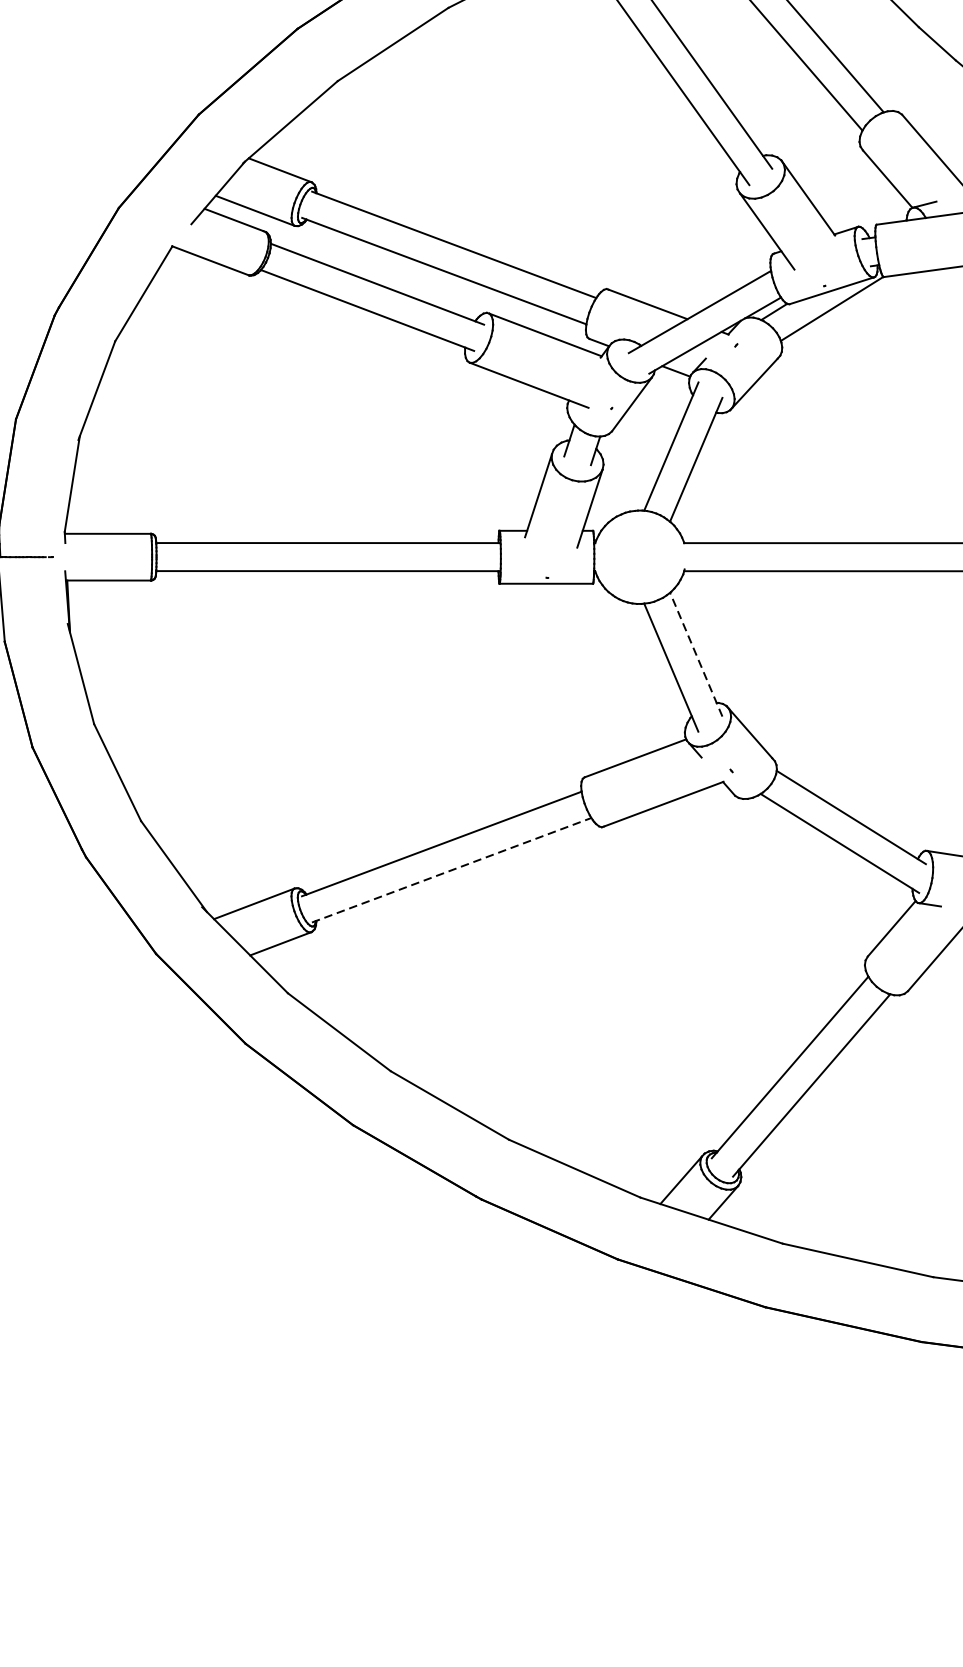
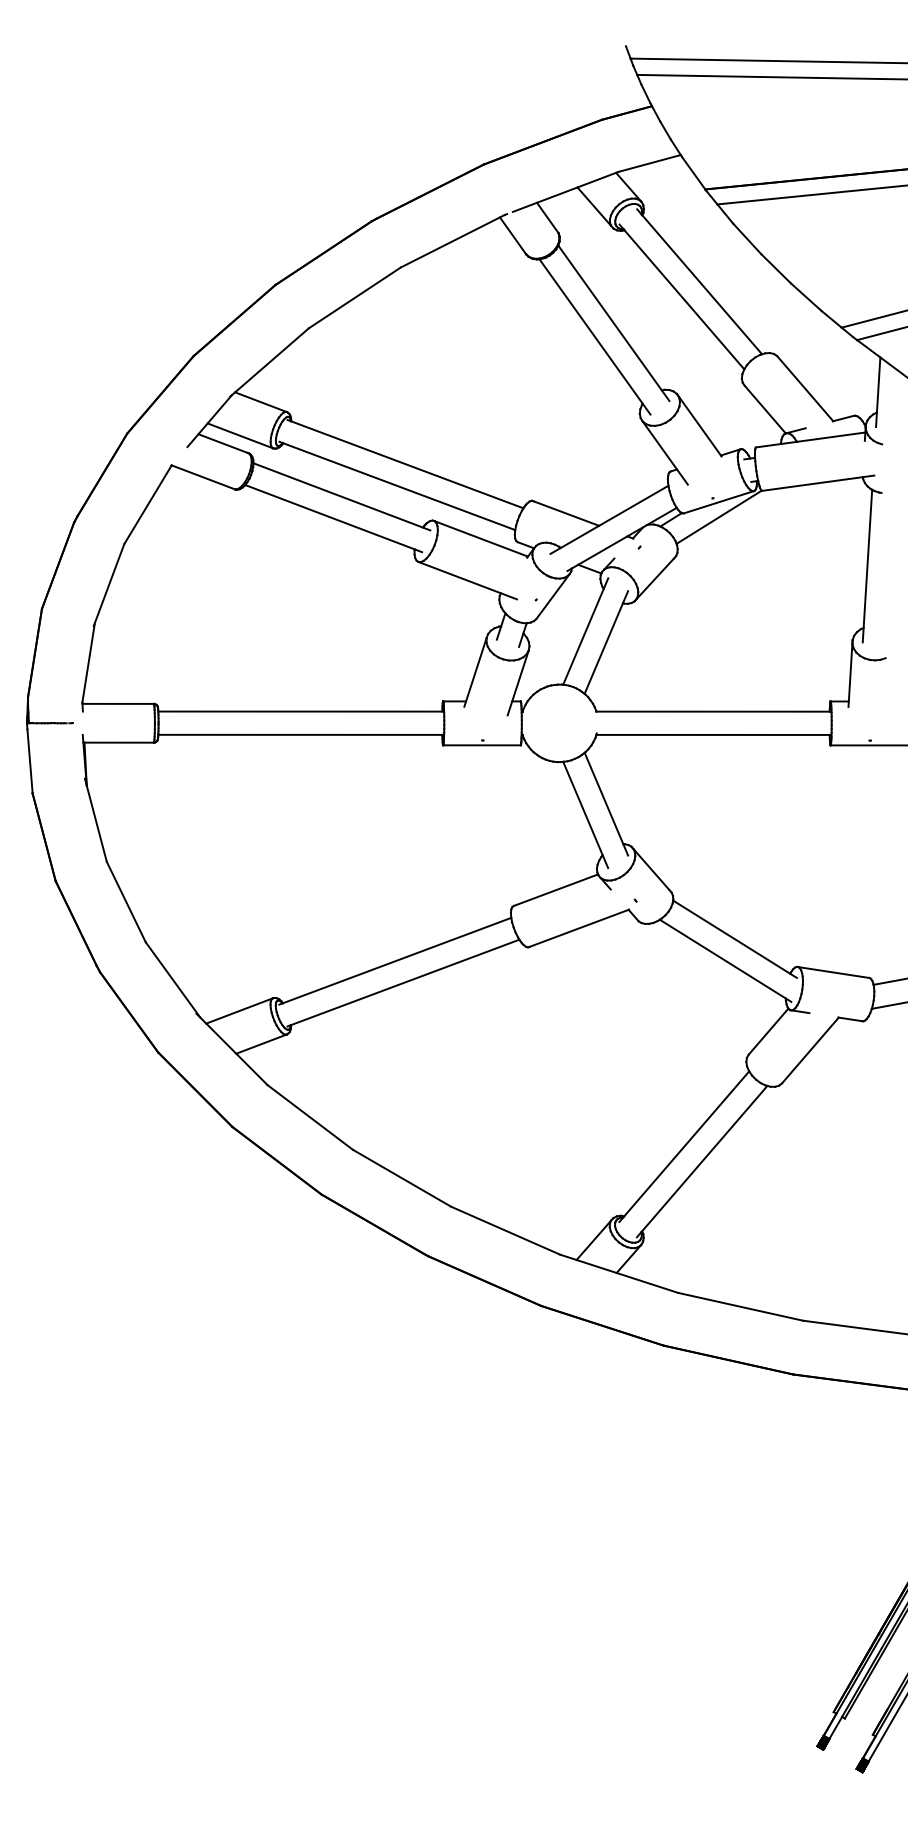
line: (696, 655) -> (606, 804), dashed -> solid
line: (451, 870) -> (403, 983), dashed -> solid

